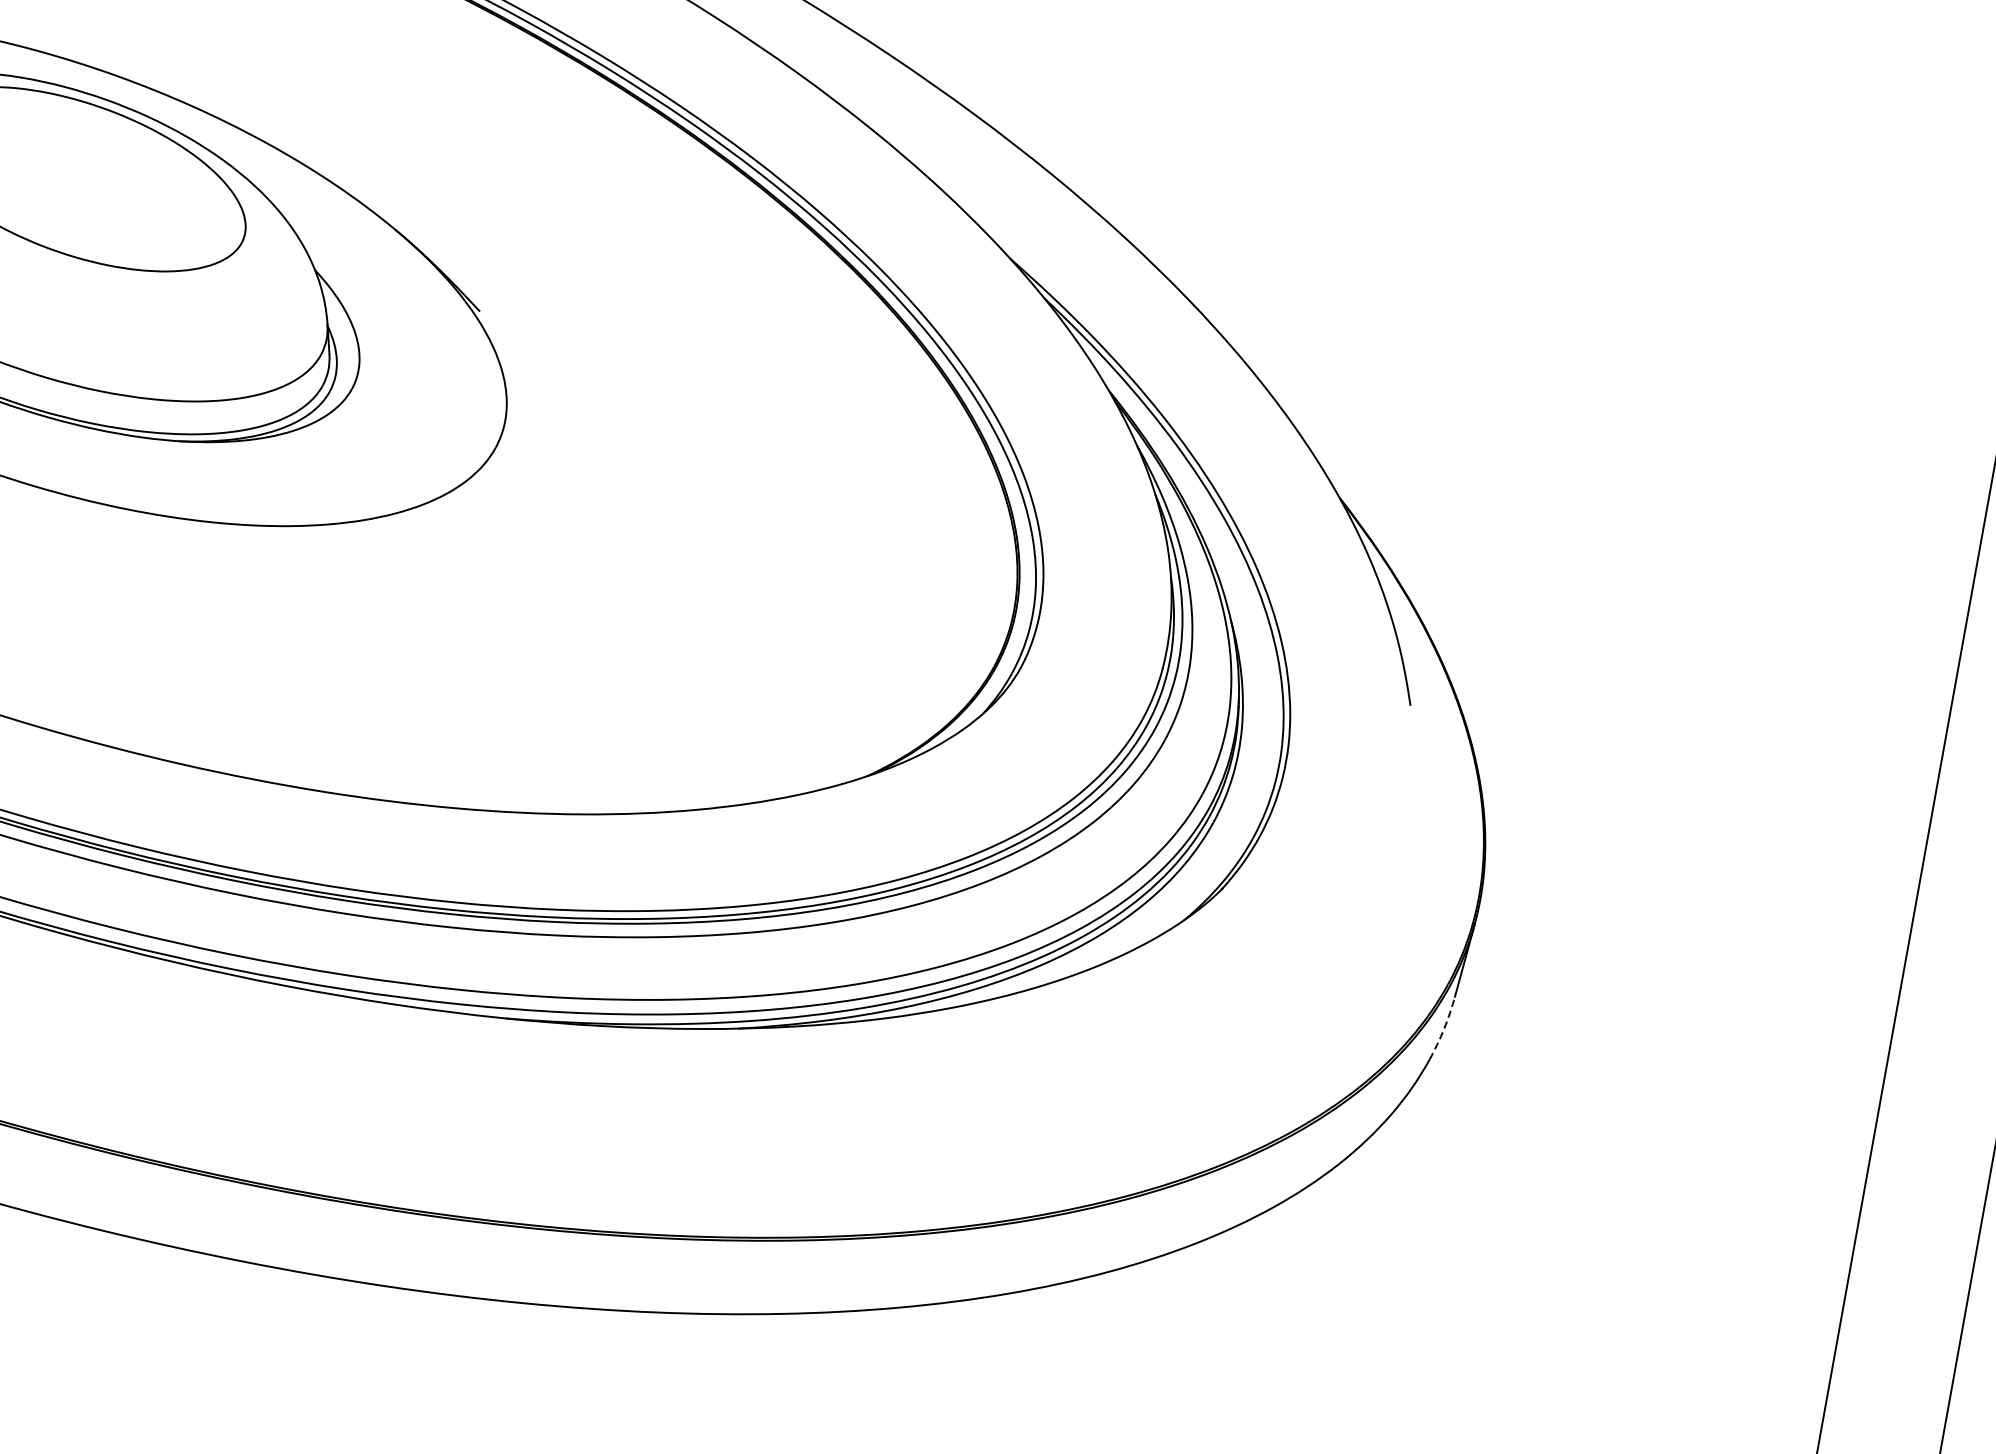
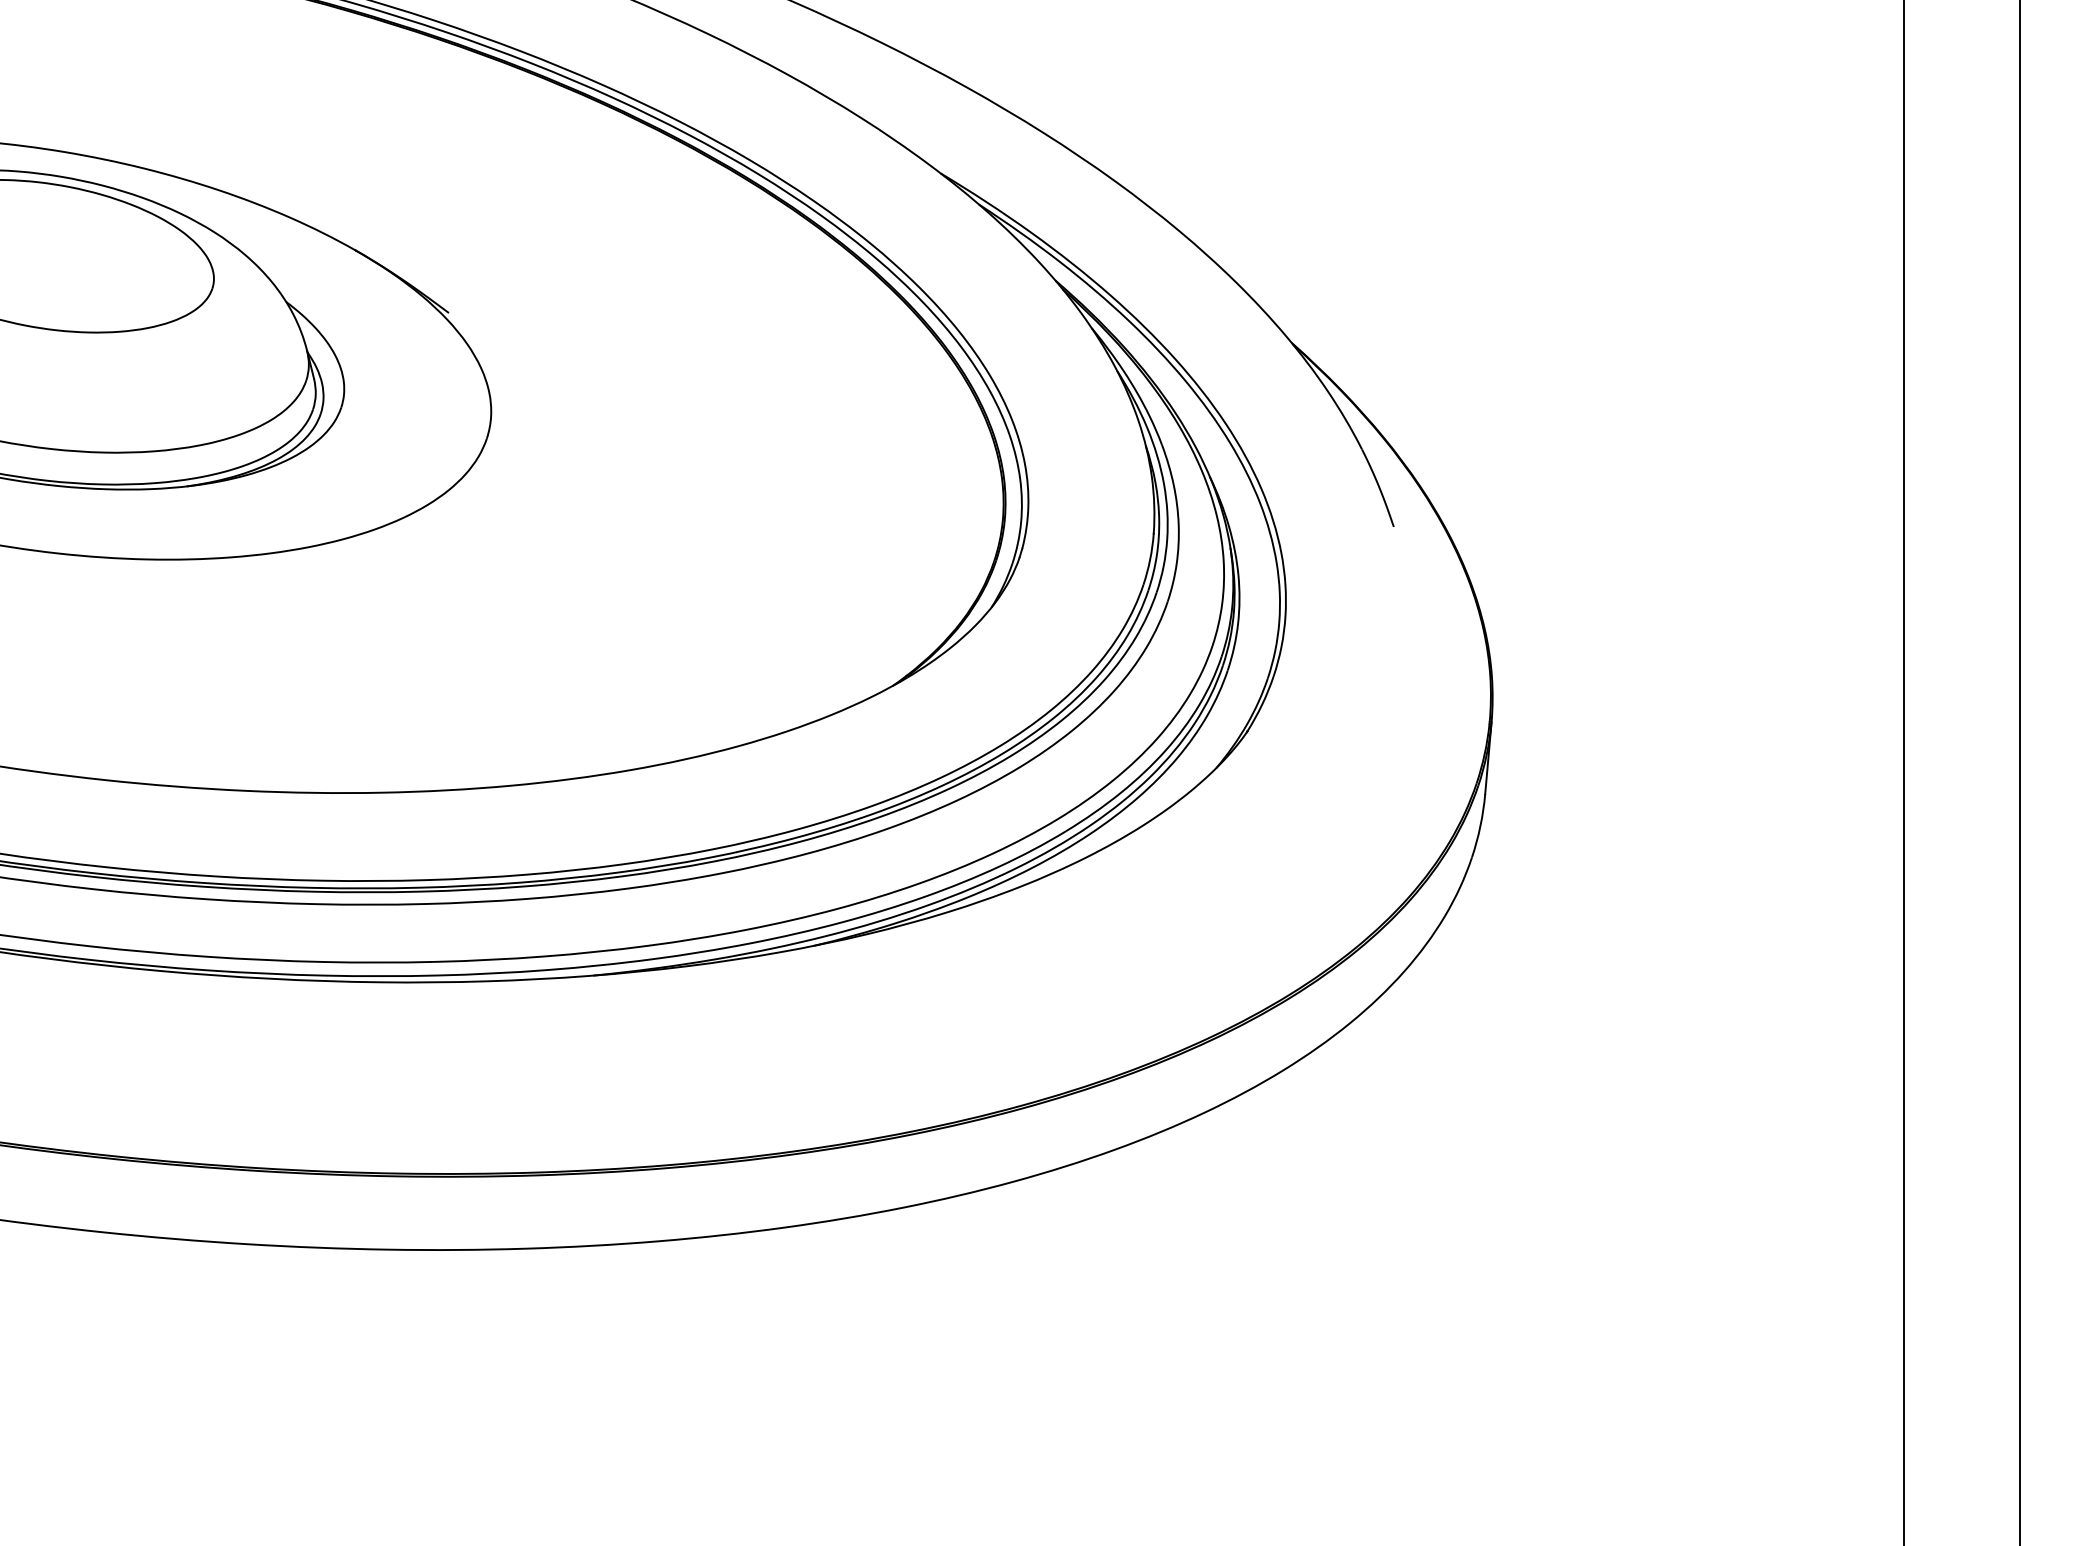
arc: (1444, 1029) -> (1480, 826), dashed -> solid

